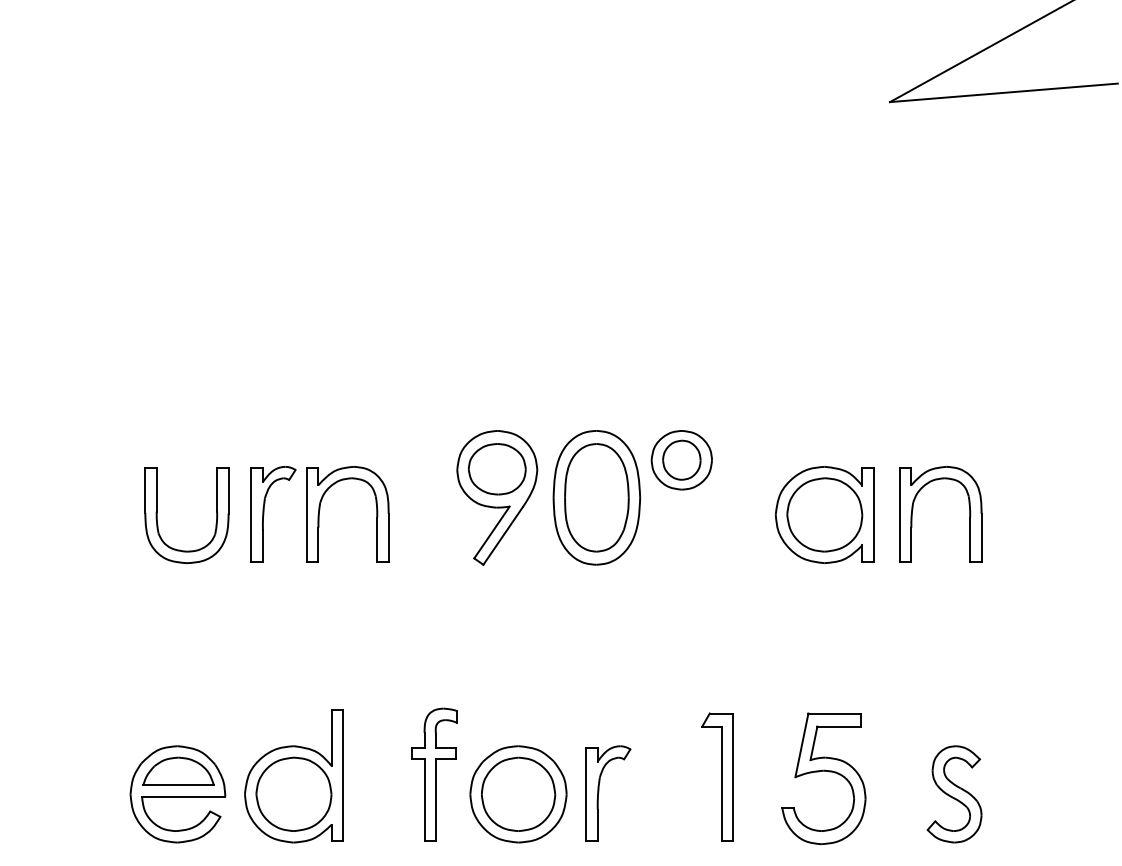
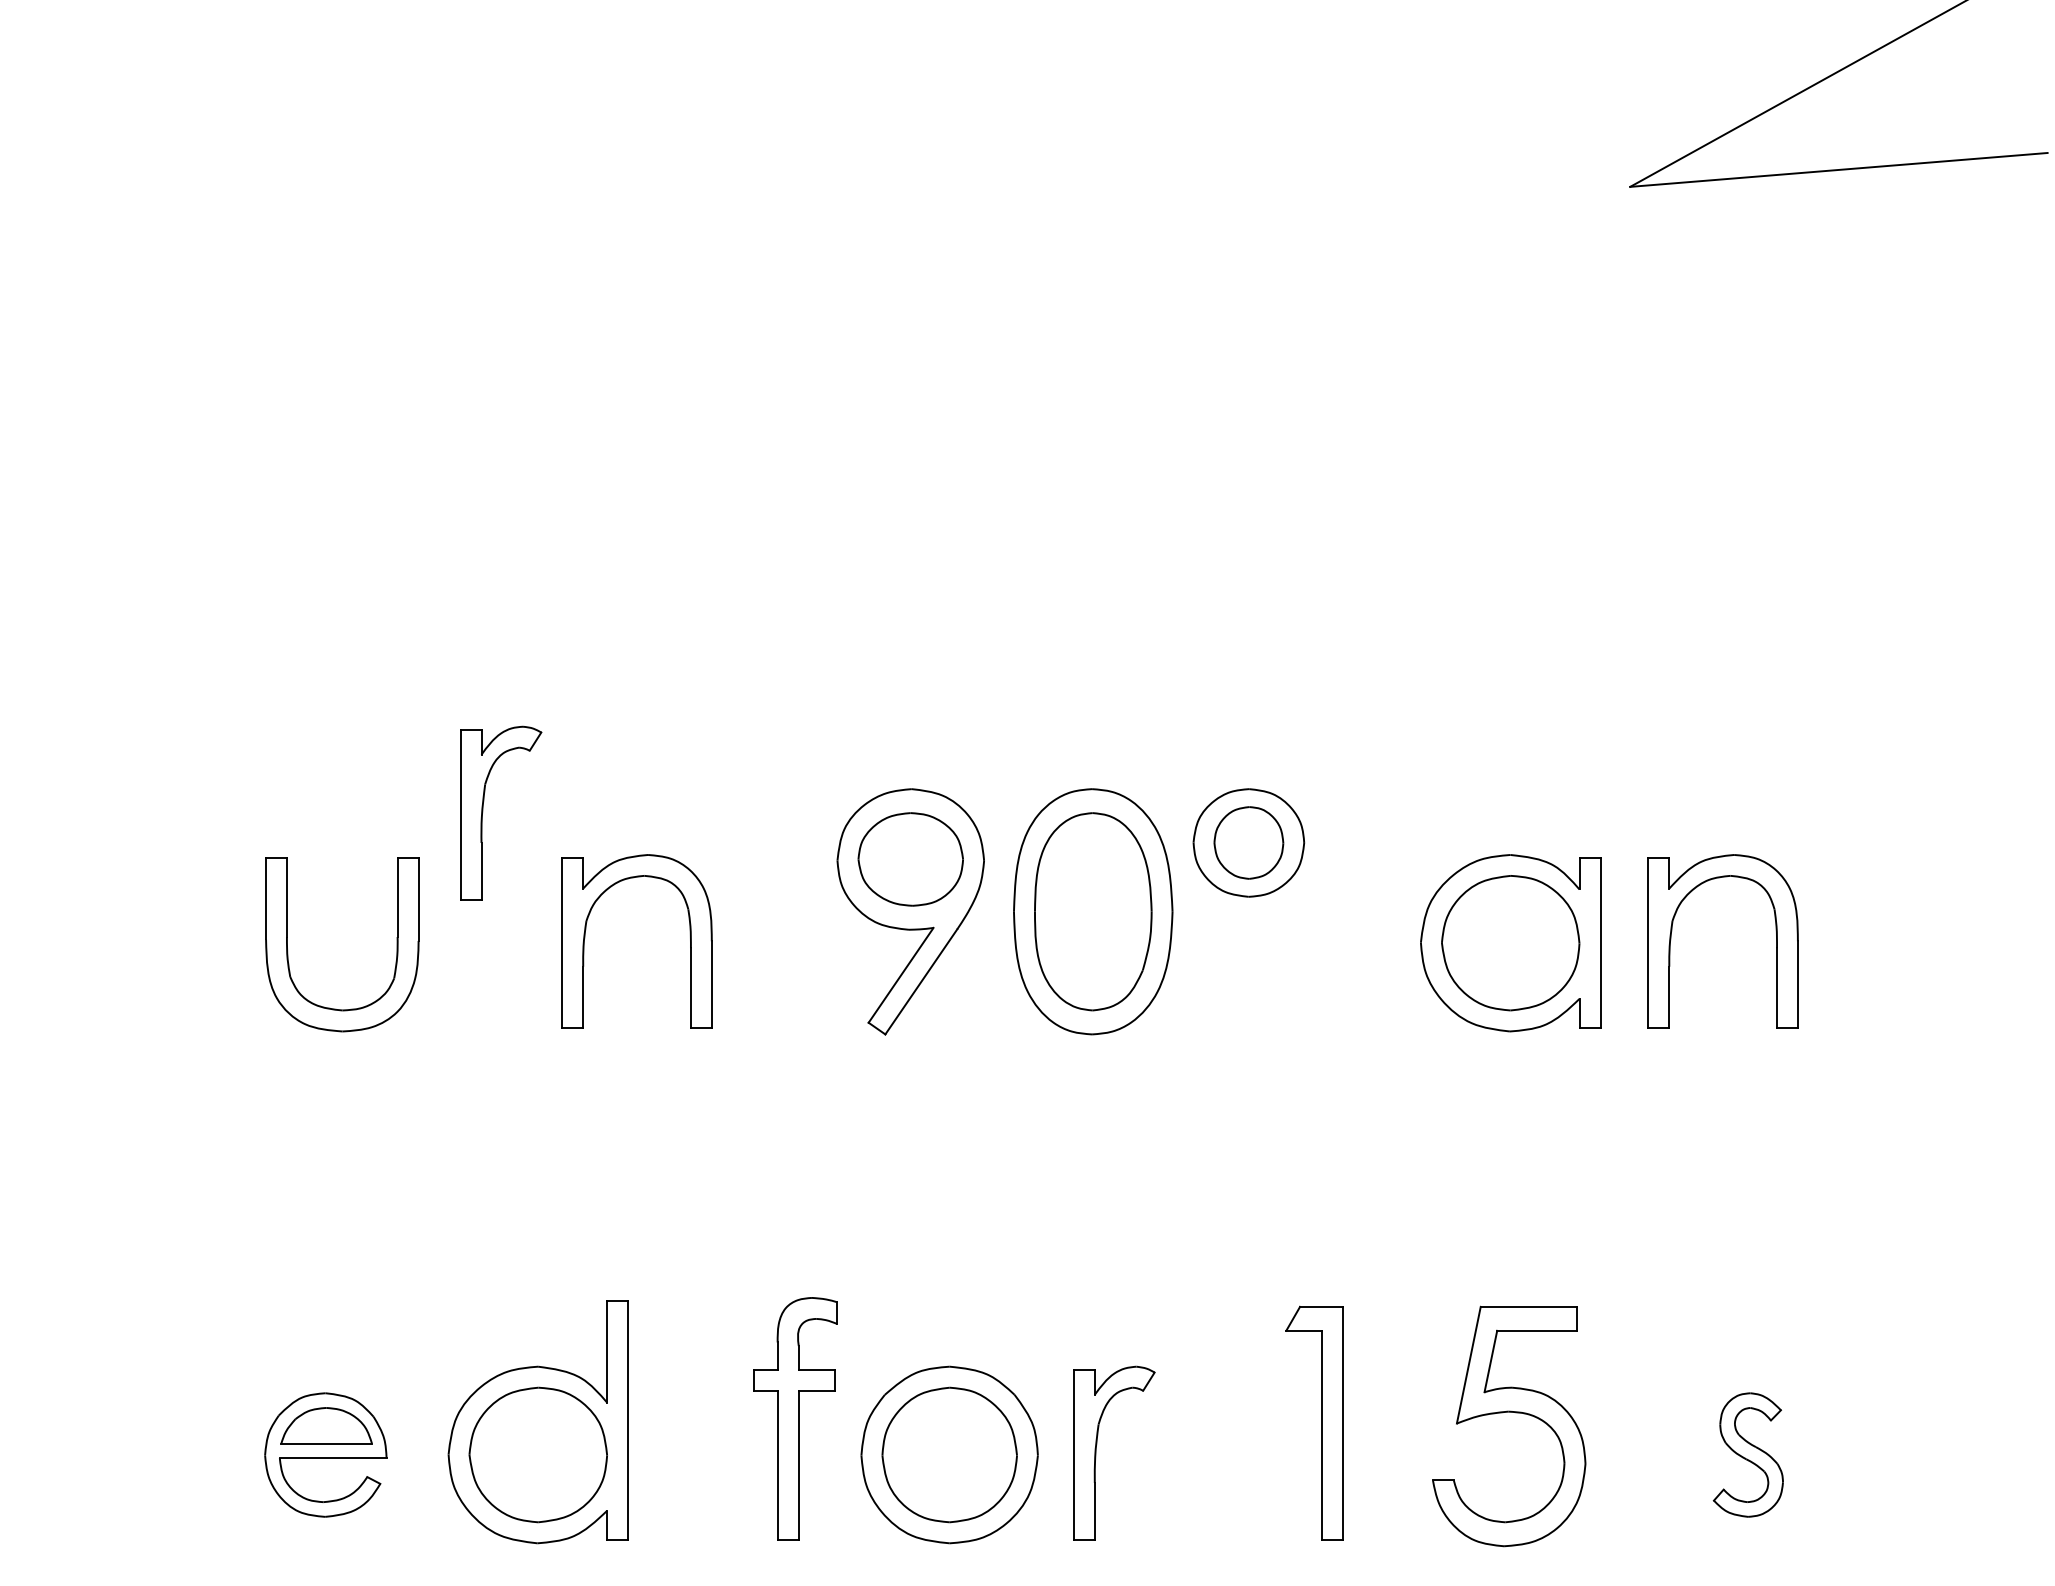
part: (264, 514) -> (484, 814), moved
part: (177, 794) -> (325, 1455), size x0.7
part: (954, 794) -> (1748, 1455), size x0.7

